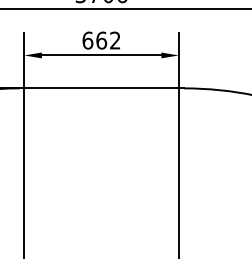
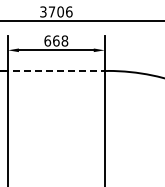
text: (114, 39) -> (64, 40), 662 -> 668
line: (101, 87) -> (56, 70), solid -> dashed

